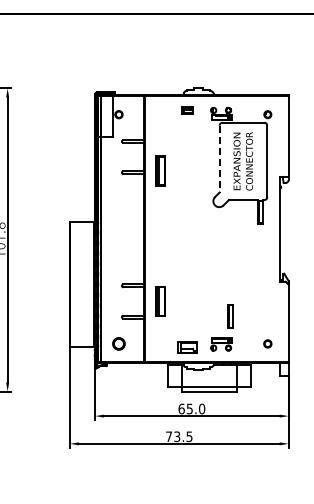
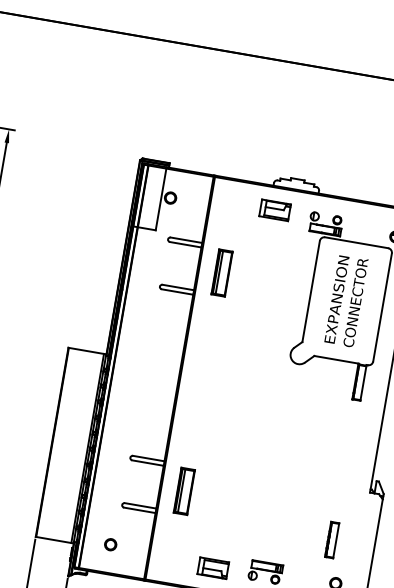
part: (187, 110) -> (275, 209), size x1.67
line: (219, 159) -> (310, 292), dashed -> solid
part: (160, 170) -> (222, 272), moved
part: (230, 316) -> (331, 540), moved
part: (118, 343) -> (110, 543), size x0.62

